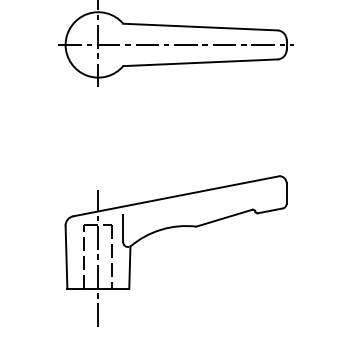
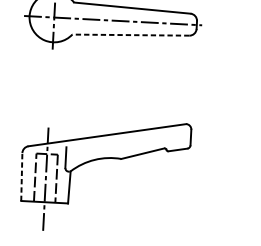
line: (199, 62) -> (130, 34), solid -> dashed
line: (66, 257) -> (21, 177), solid -> dashed

